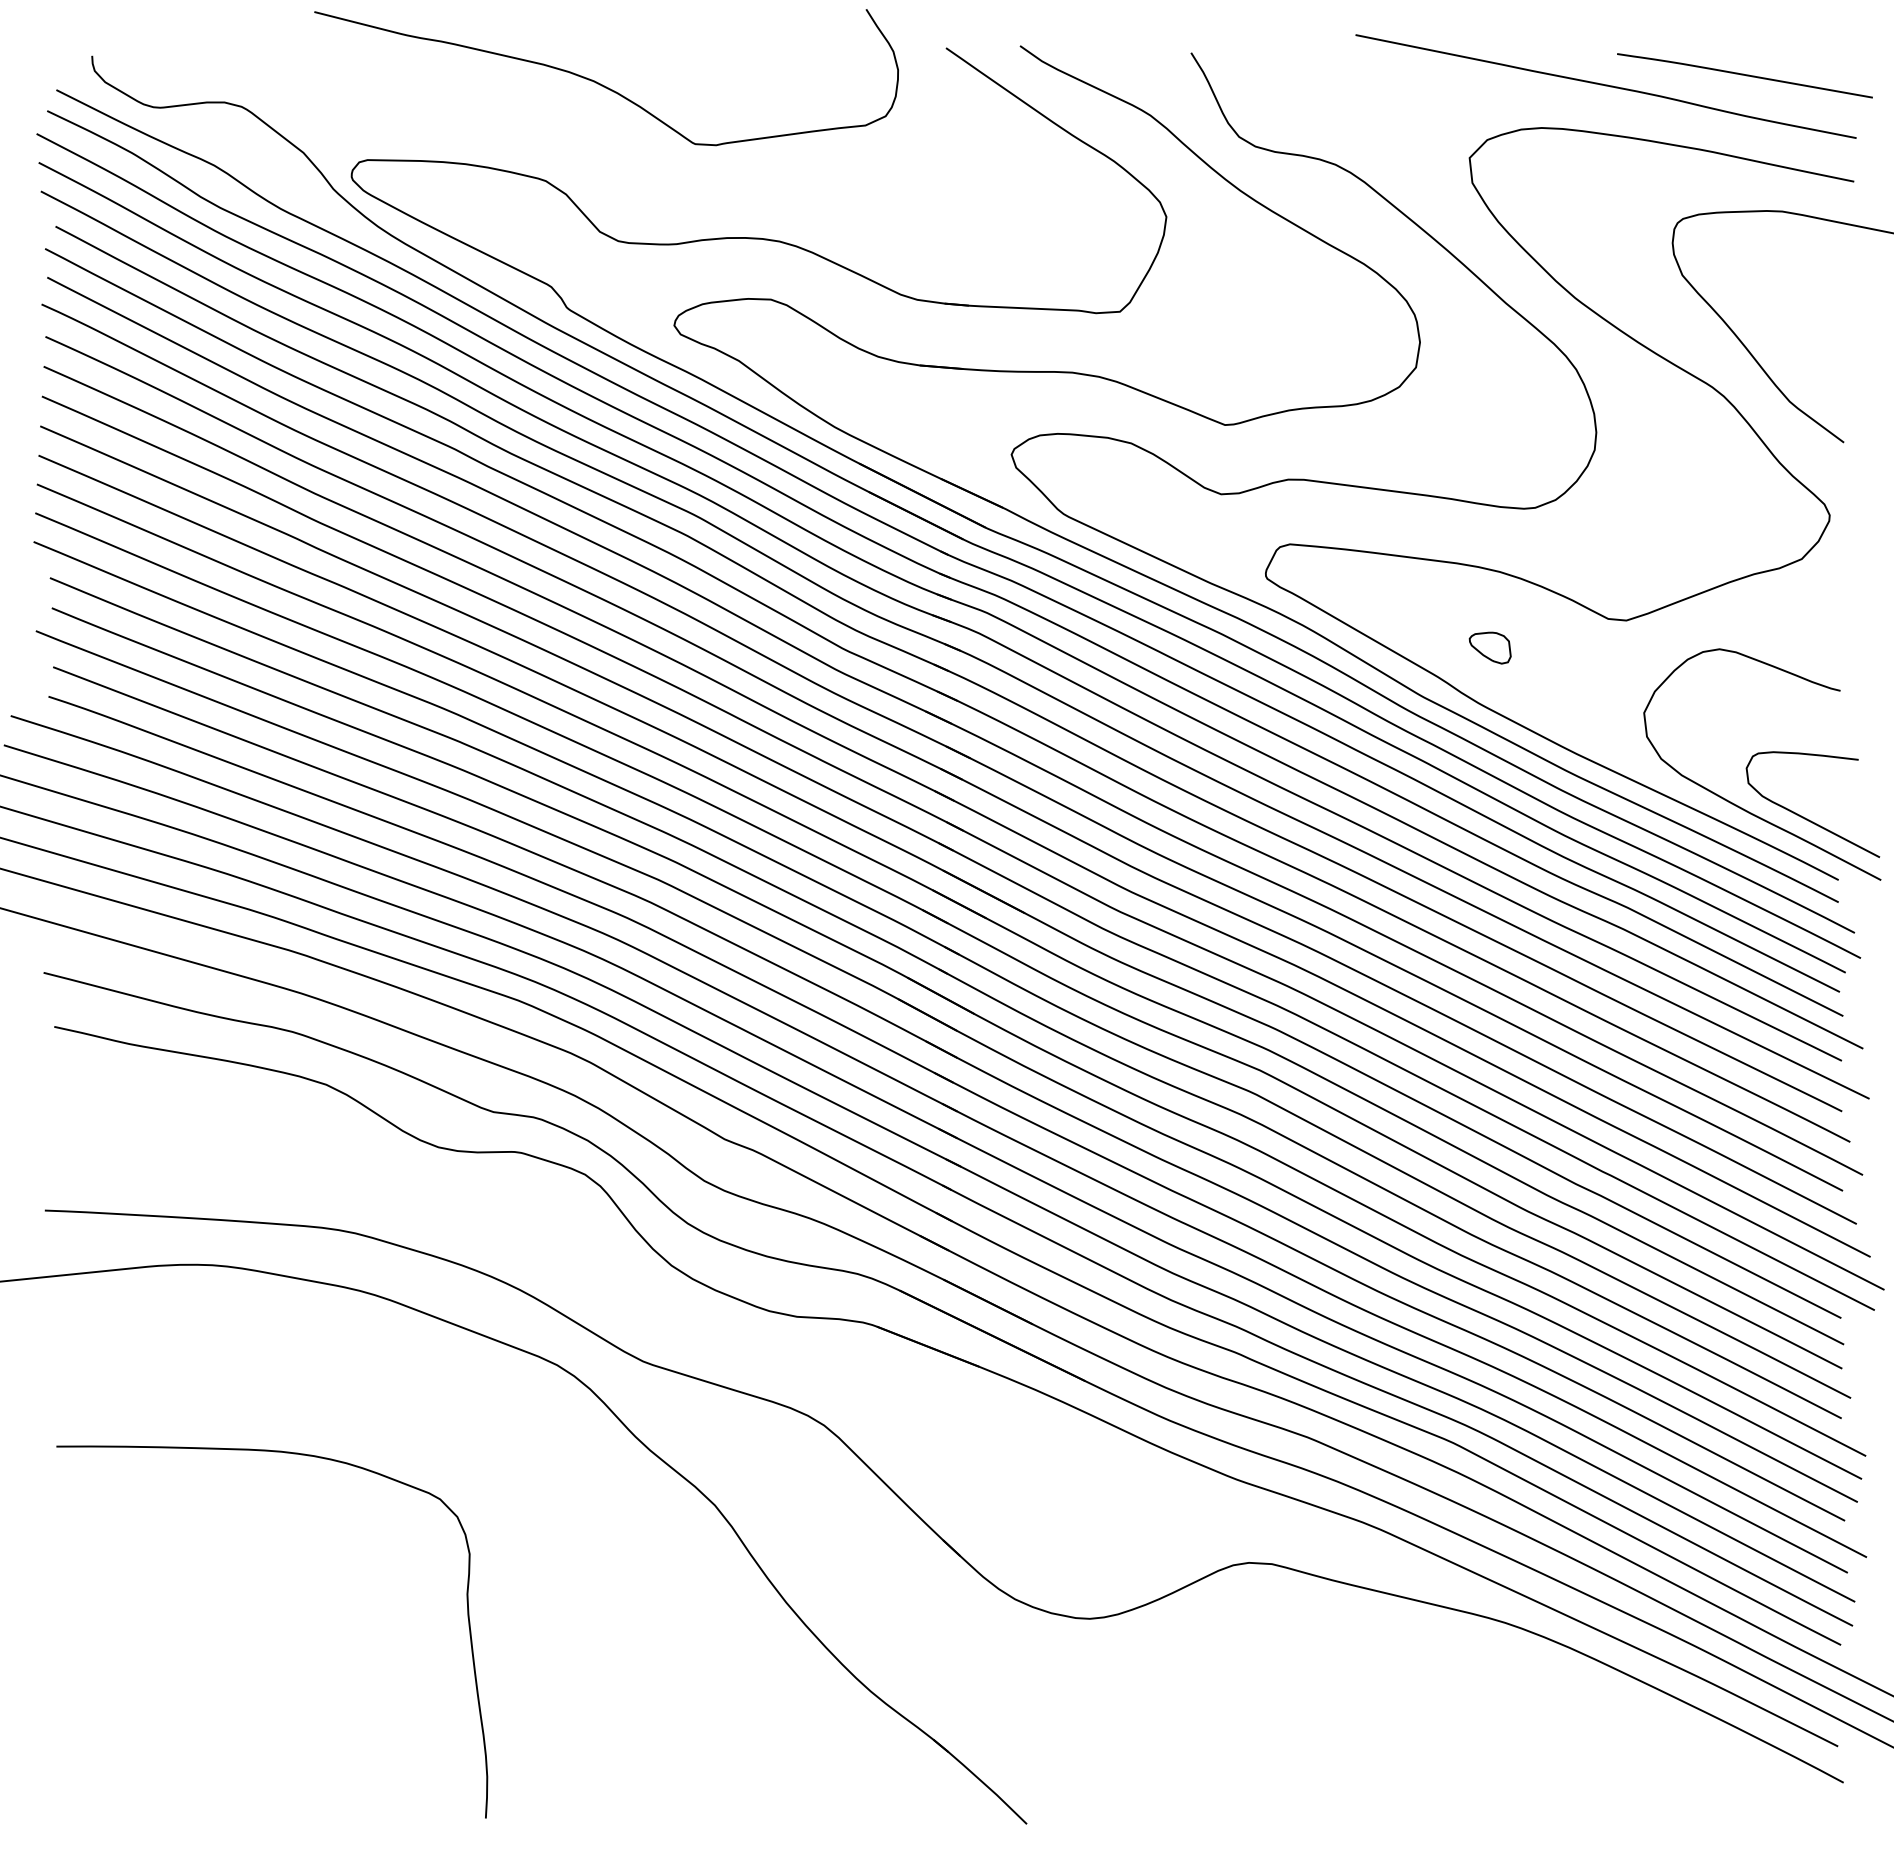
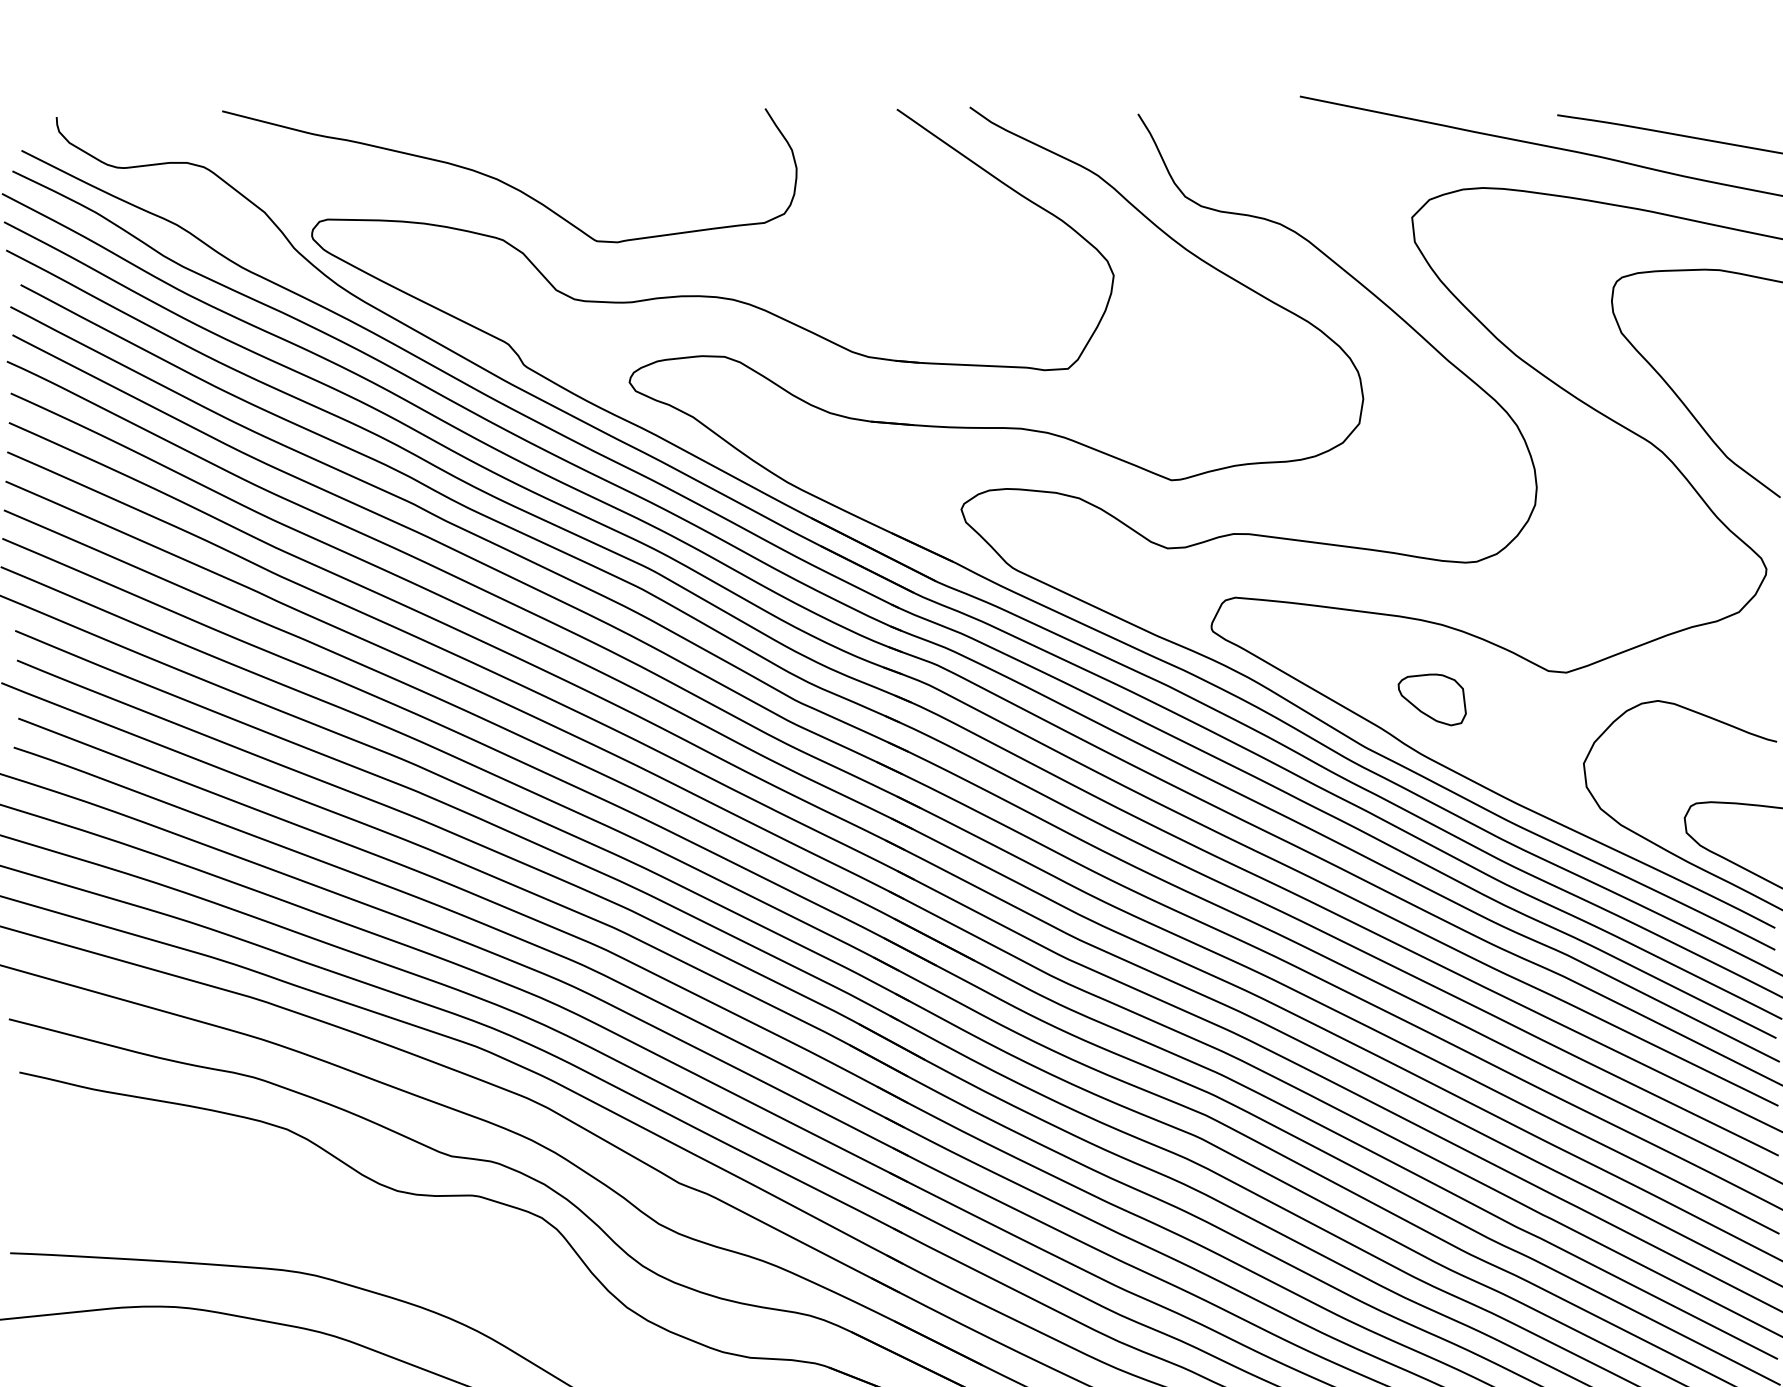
curve: (602, 84) -> (505, 182), moved
part: (1490, 647) -> (1432, 699), size x1.67

